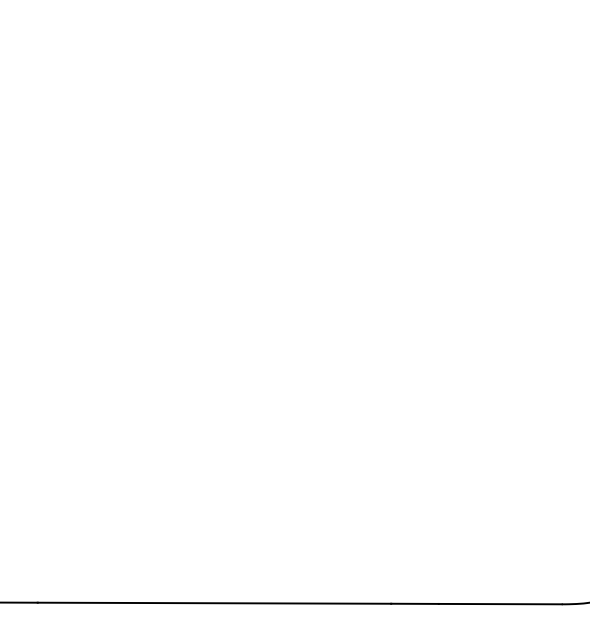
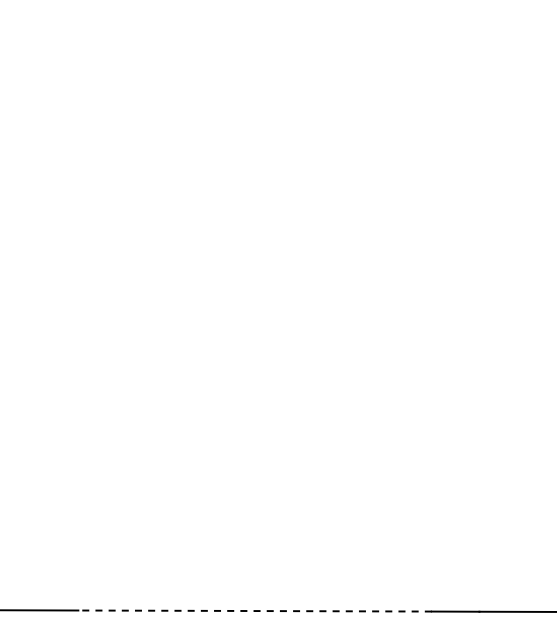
line: (214, 603) -> (255, 611), solid -> dashed

